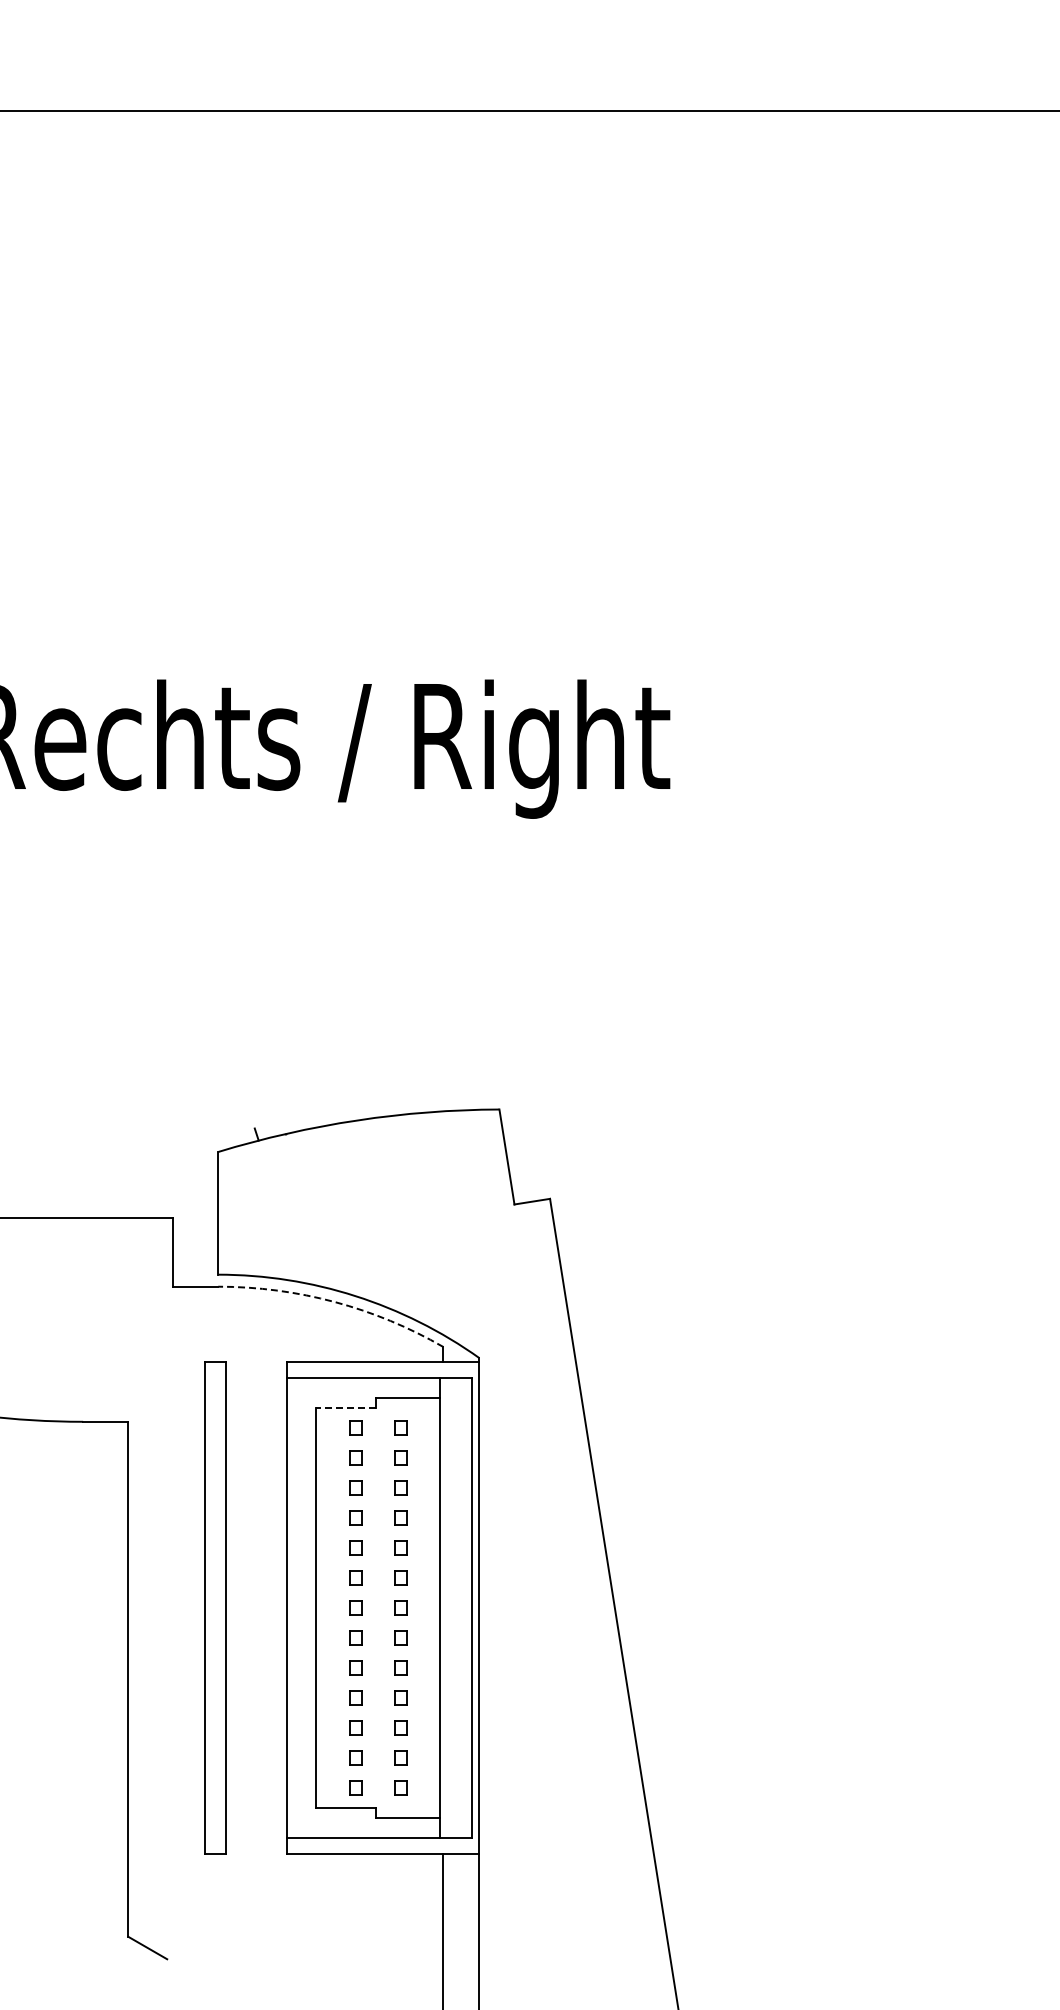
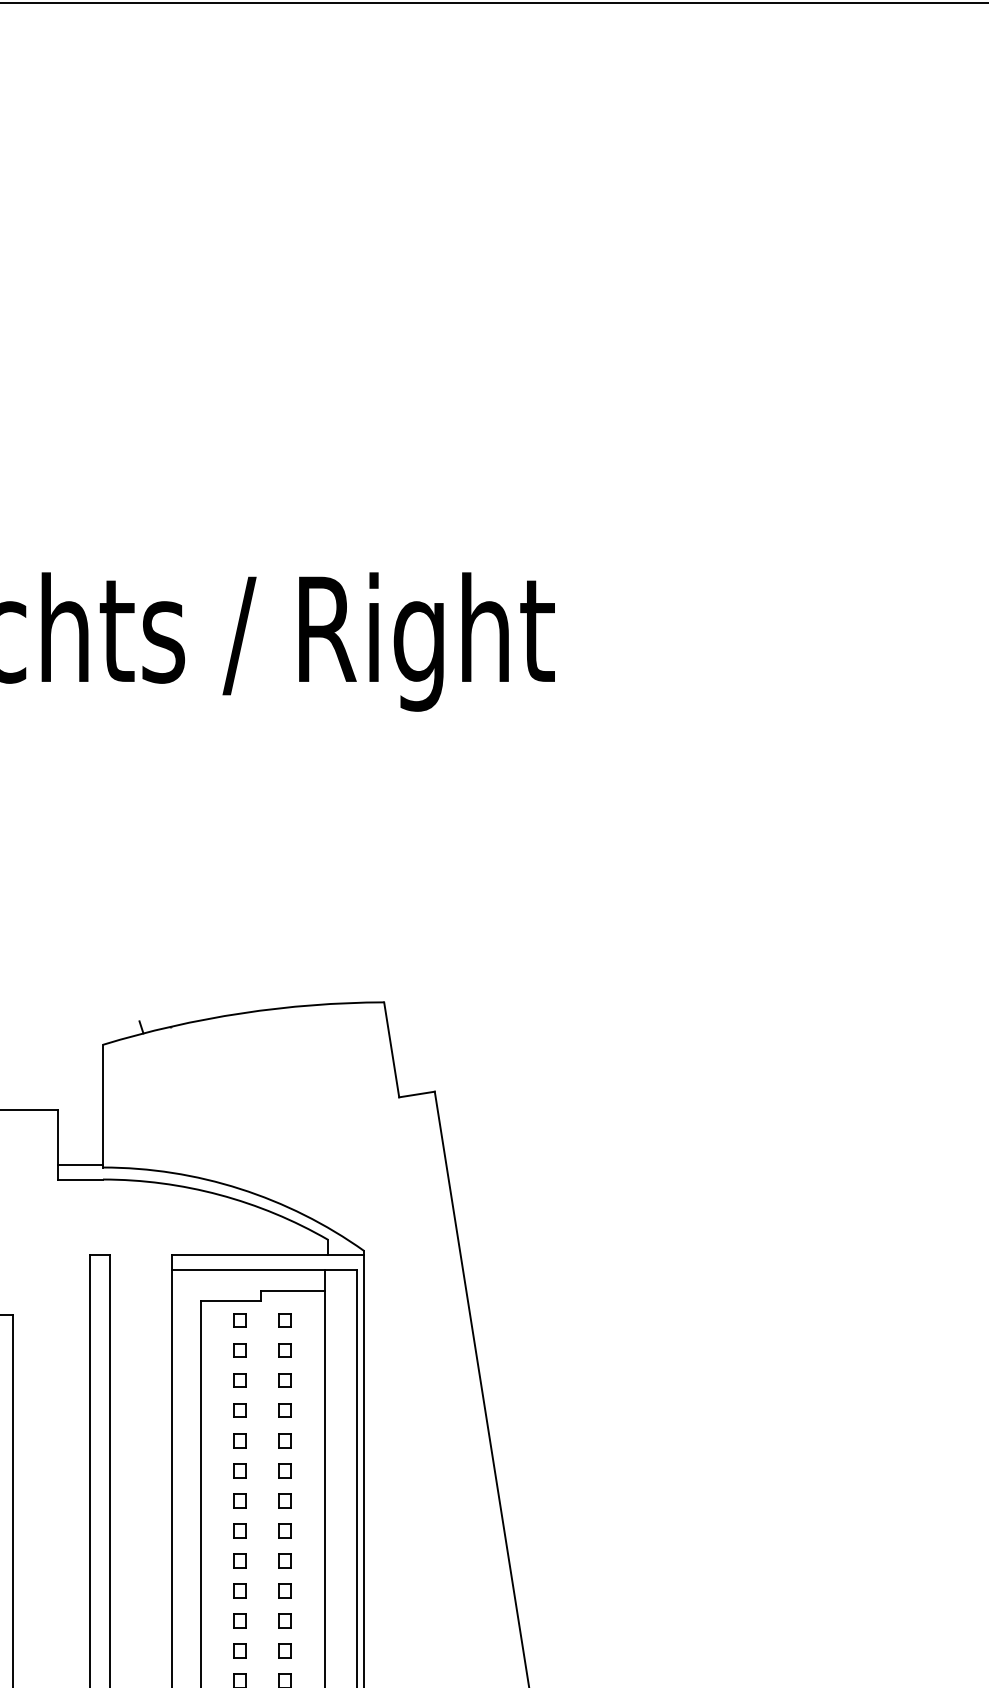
line: (195, 1271) -> (80, 1164), added
arc: (334, 1302) -> (219, 1195), dashed -> solid
line: (345, 1408) -> (230, 1301), dashed -> solid

